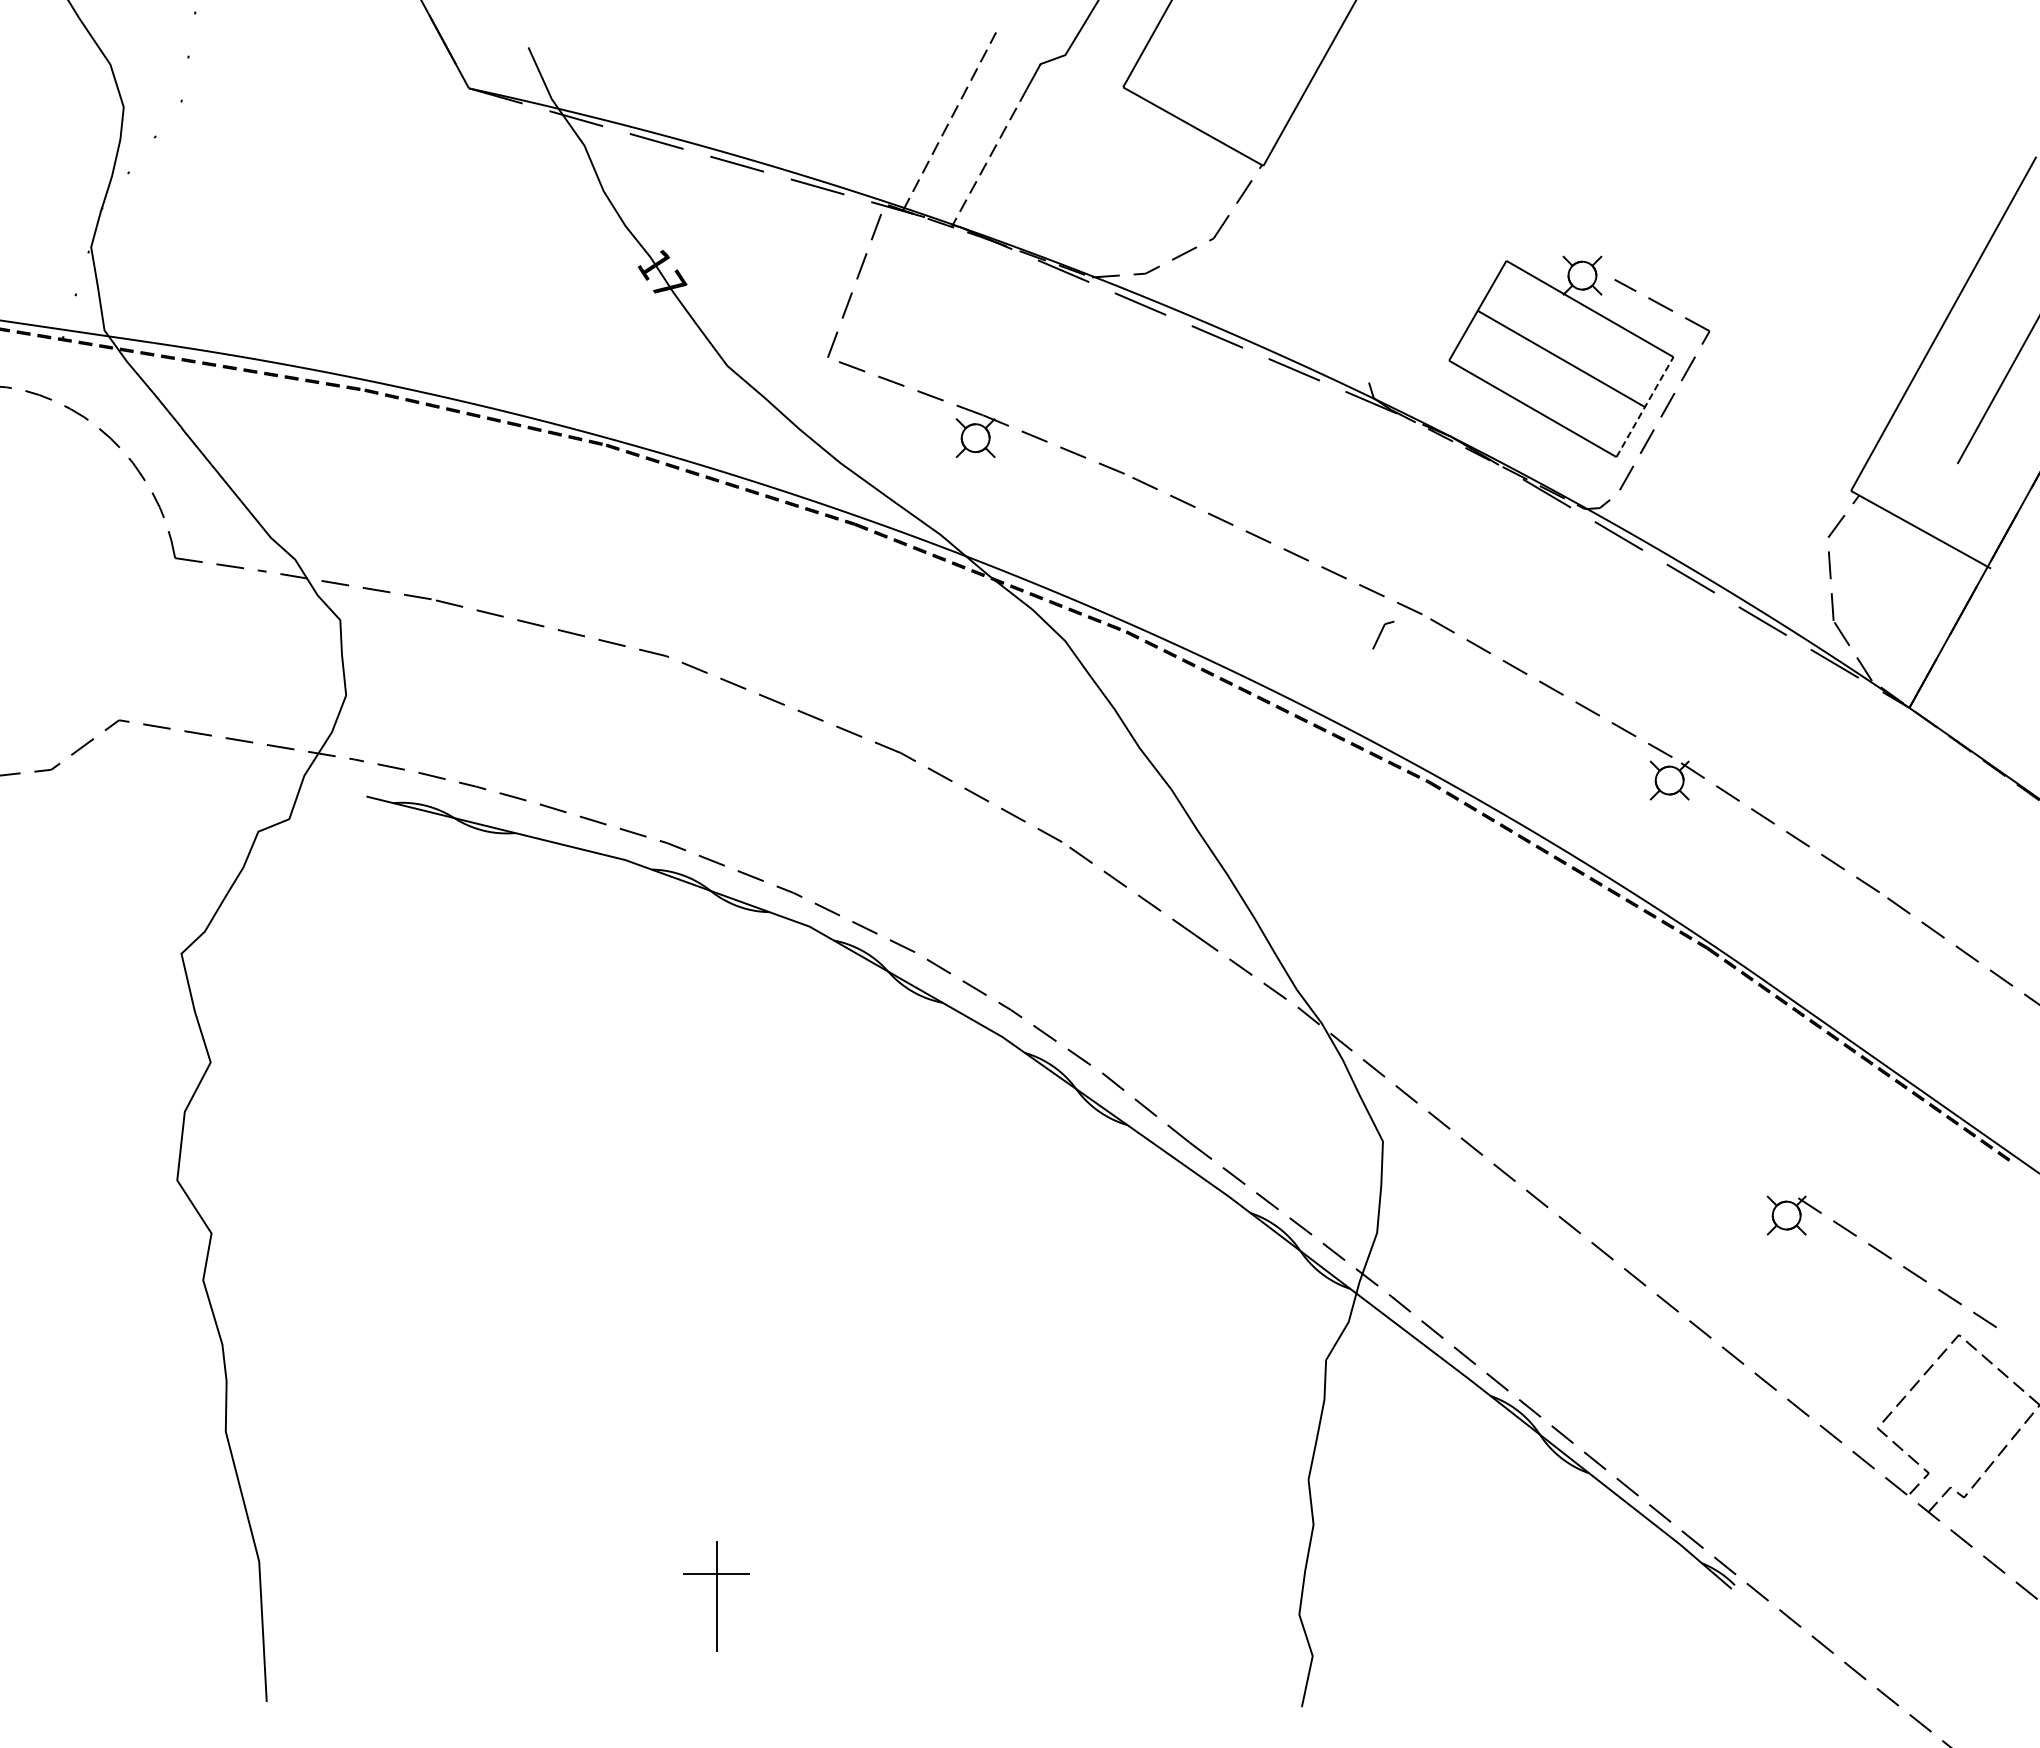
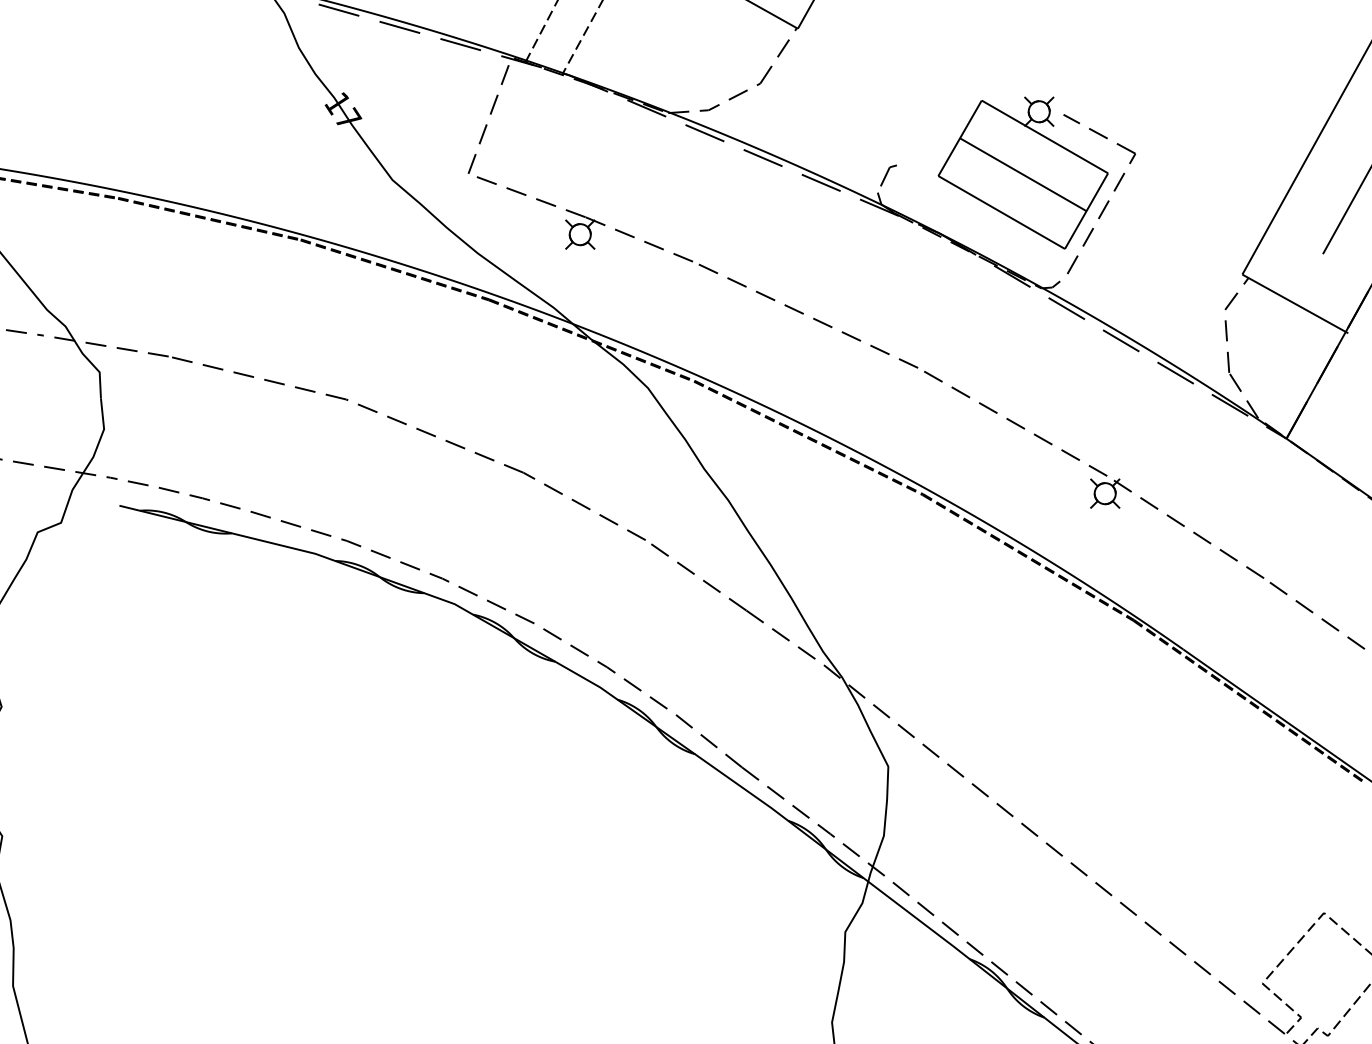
line: (1645, 407) -> (1086, 211), dashed -> solid
part: (1383, 634) -> (888, 175), moved
part: (1885, 1256) -> (1268, 853), removed

